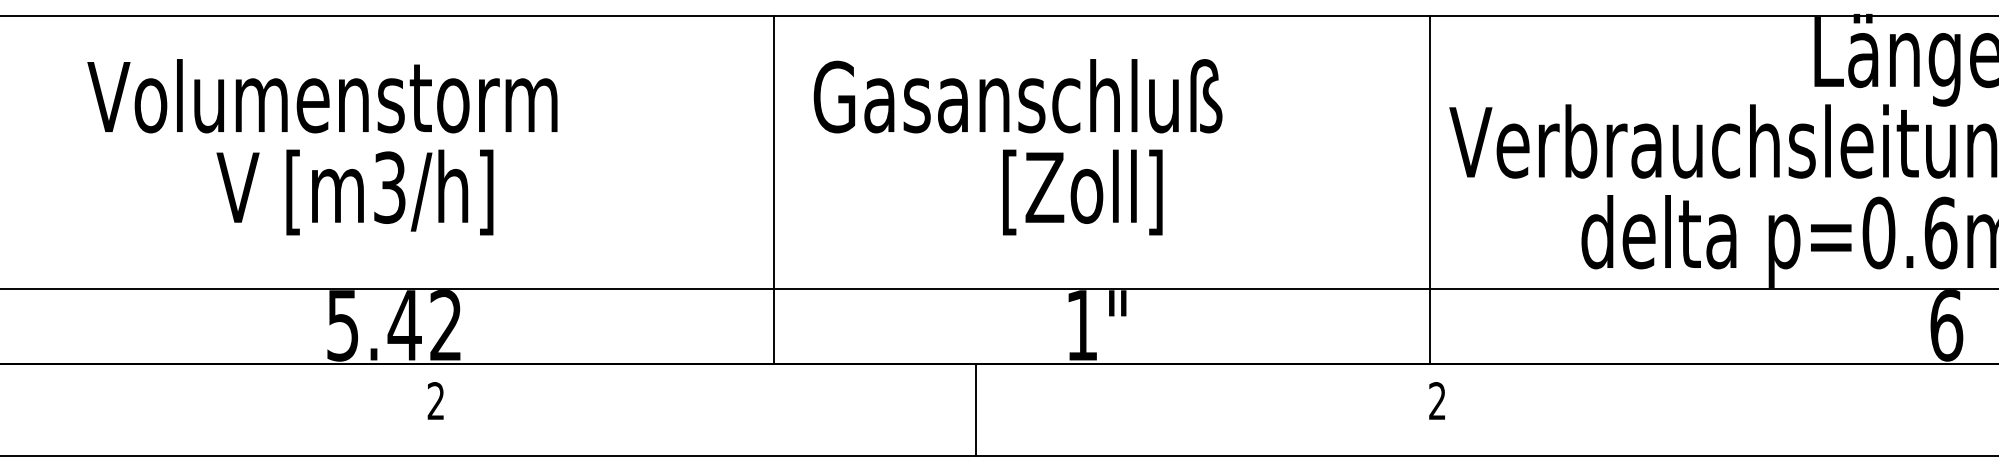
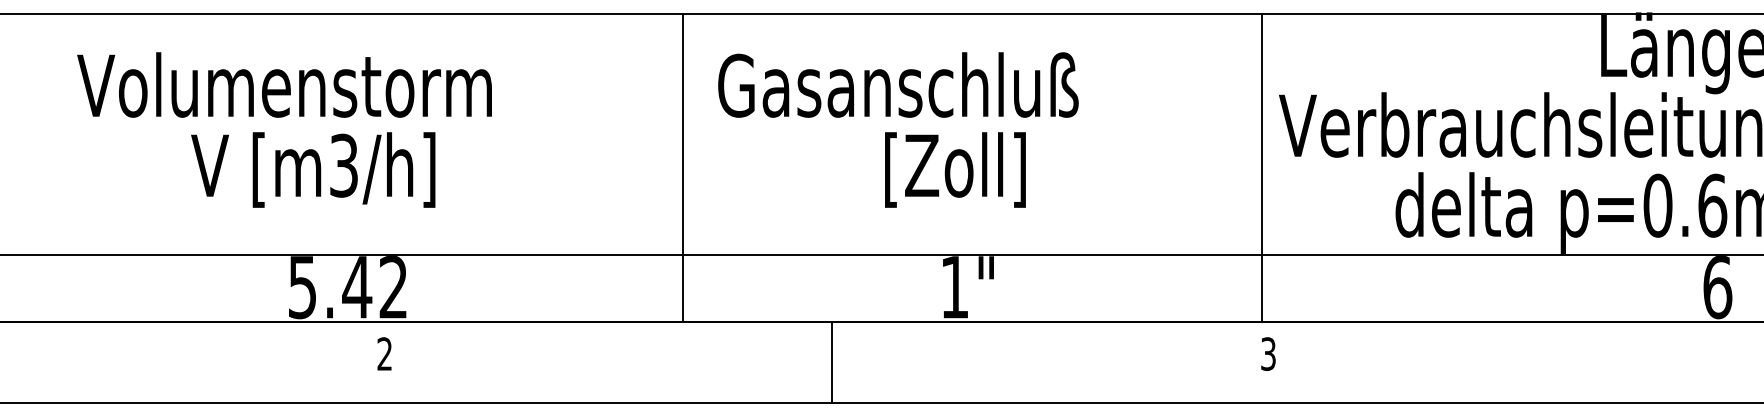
text: (1437, 401) -> (1268, 354), 2 -> 3
line: (975, 410) -> (831, 362), moved

